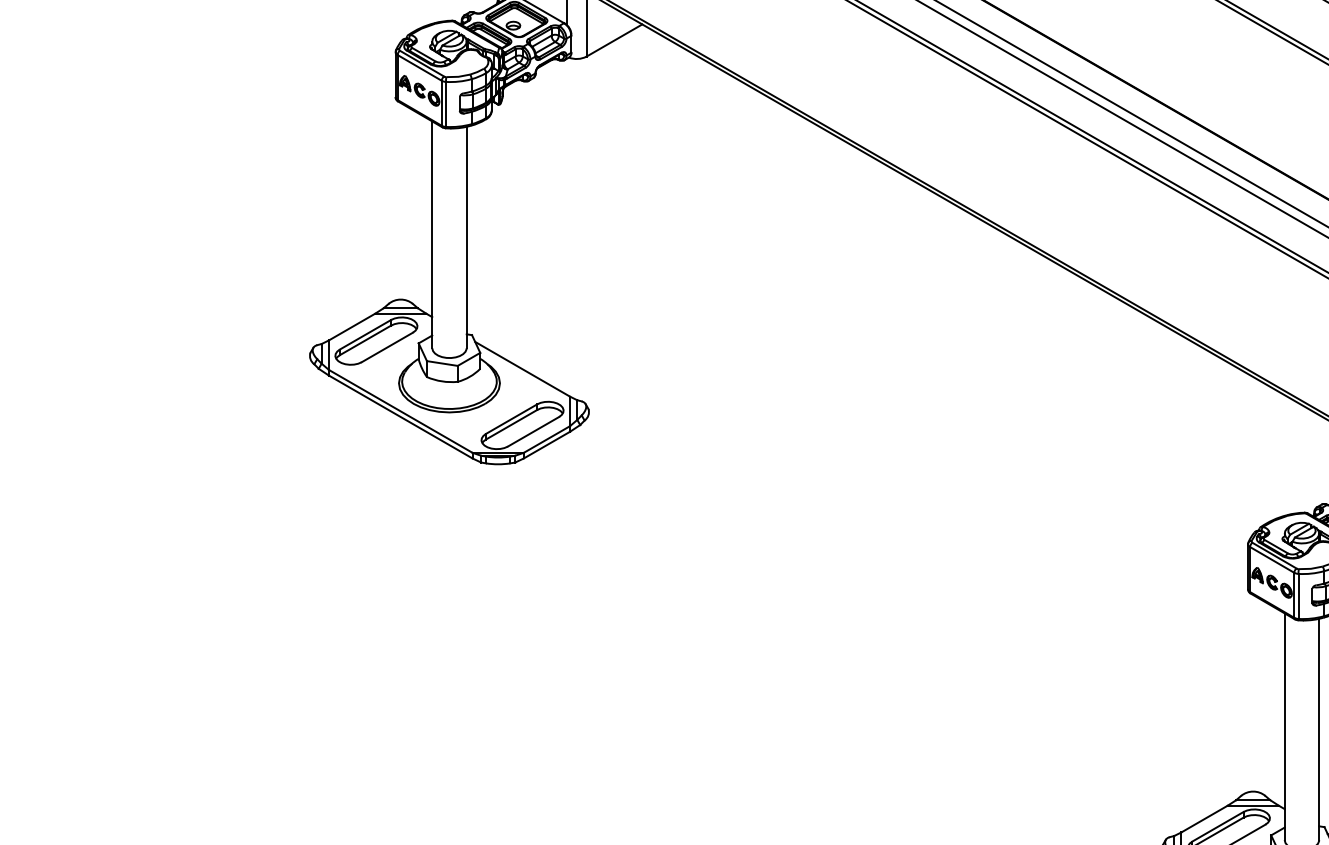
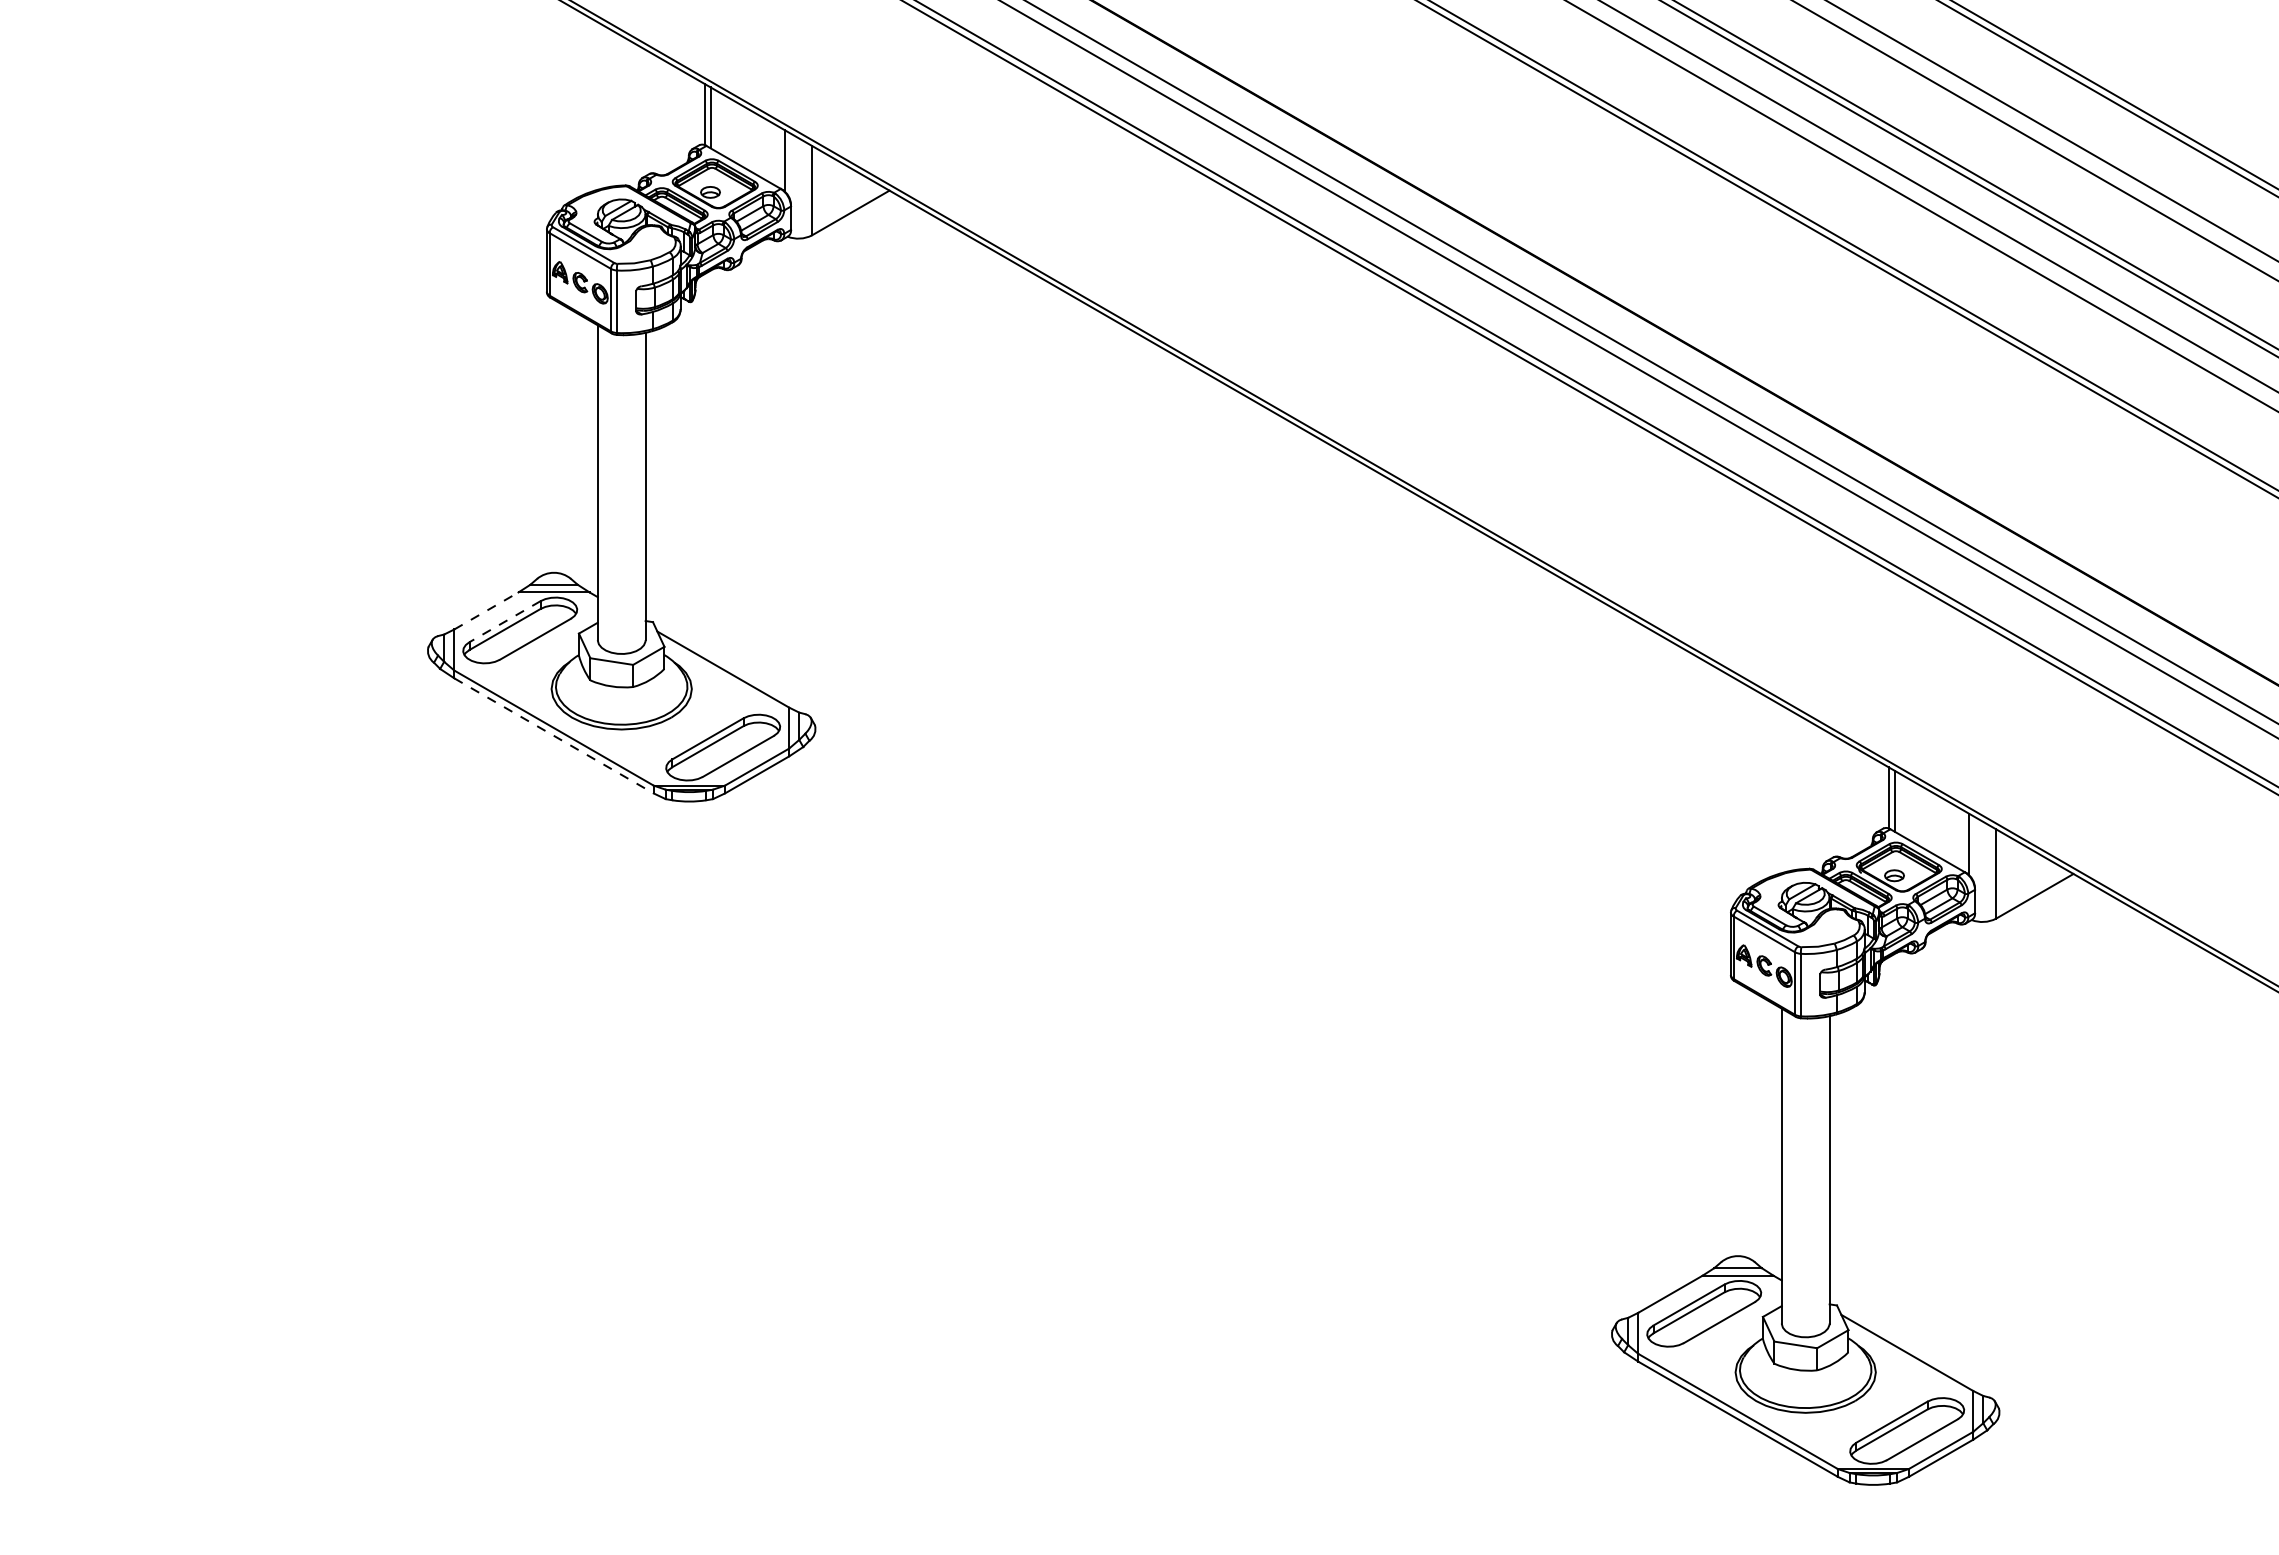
line: (352, 326) -> (486, 610), solid -> dashed
line: (365, 334) -> (504, 621), solid -> dashed
line: (401, 417) -> (554, 736), solid -> dashed

